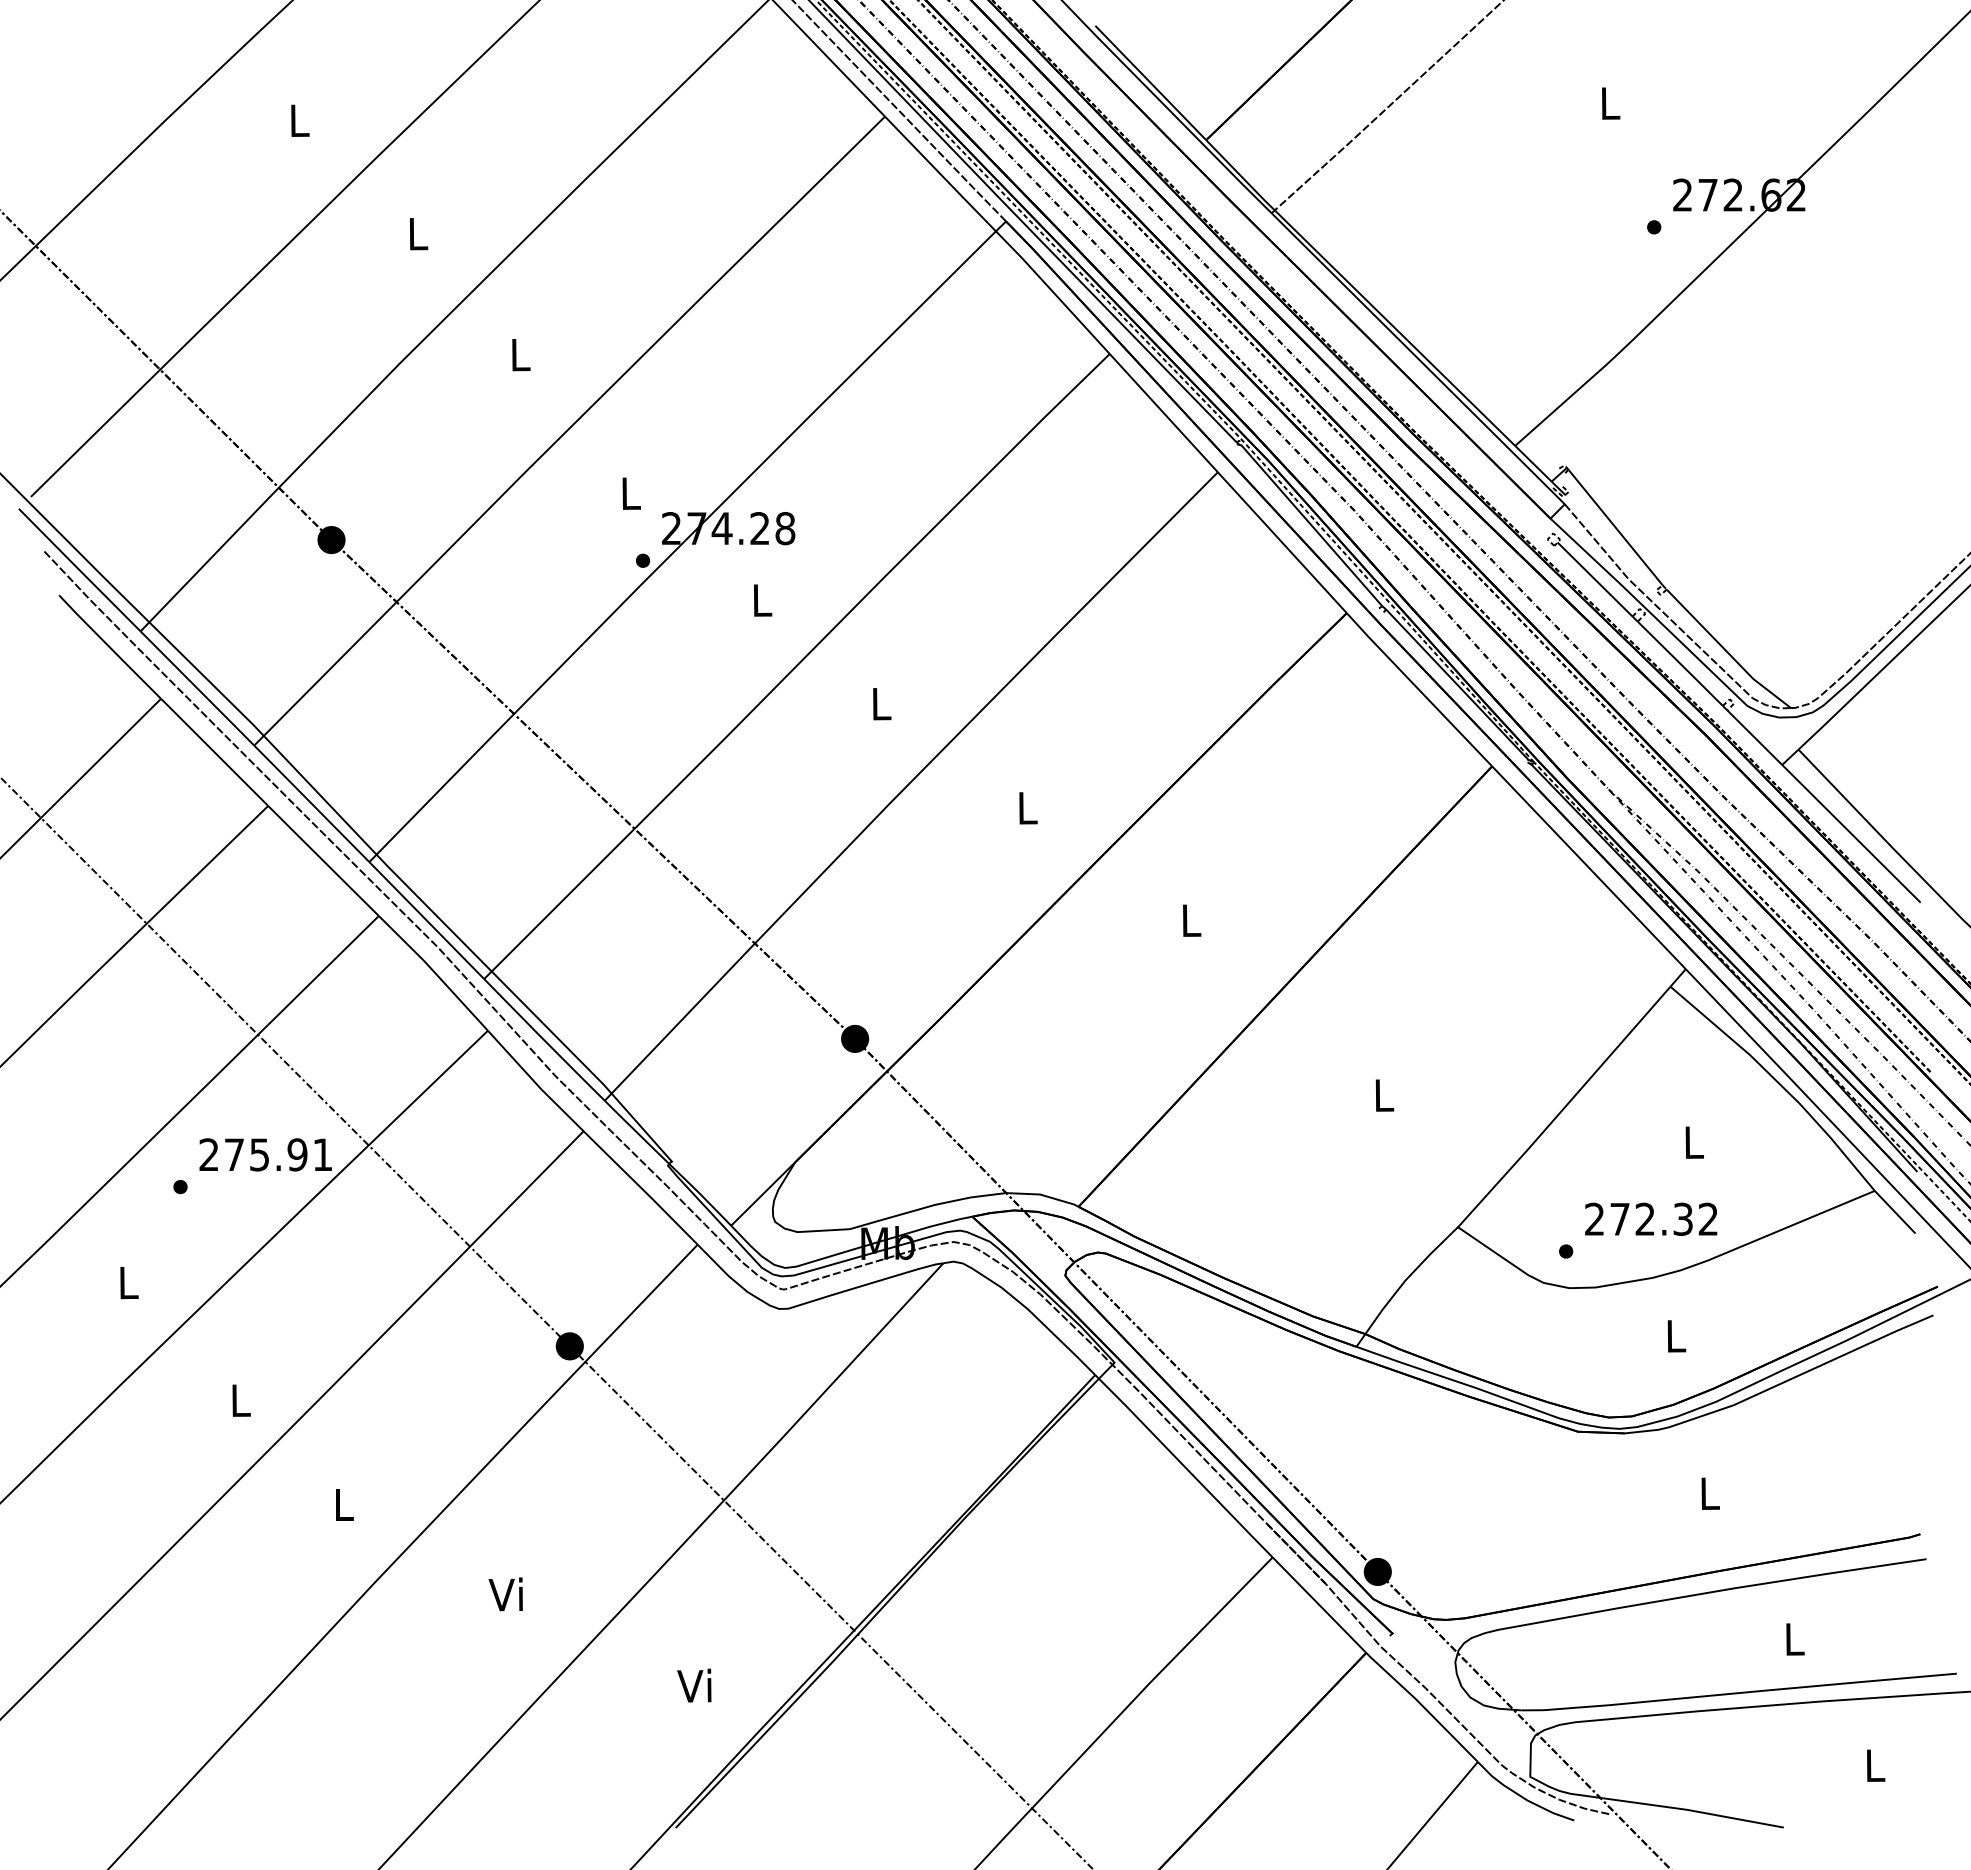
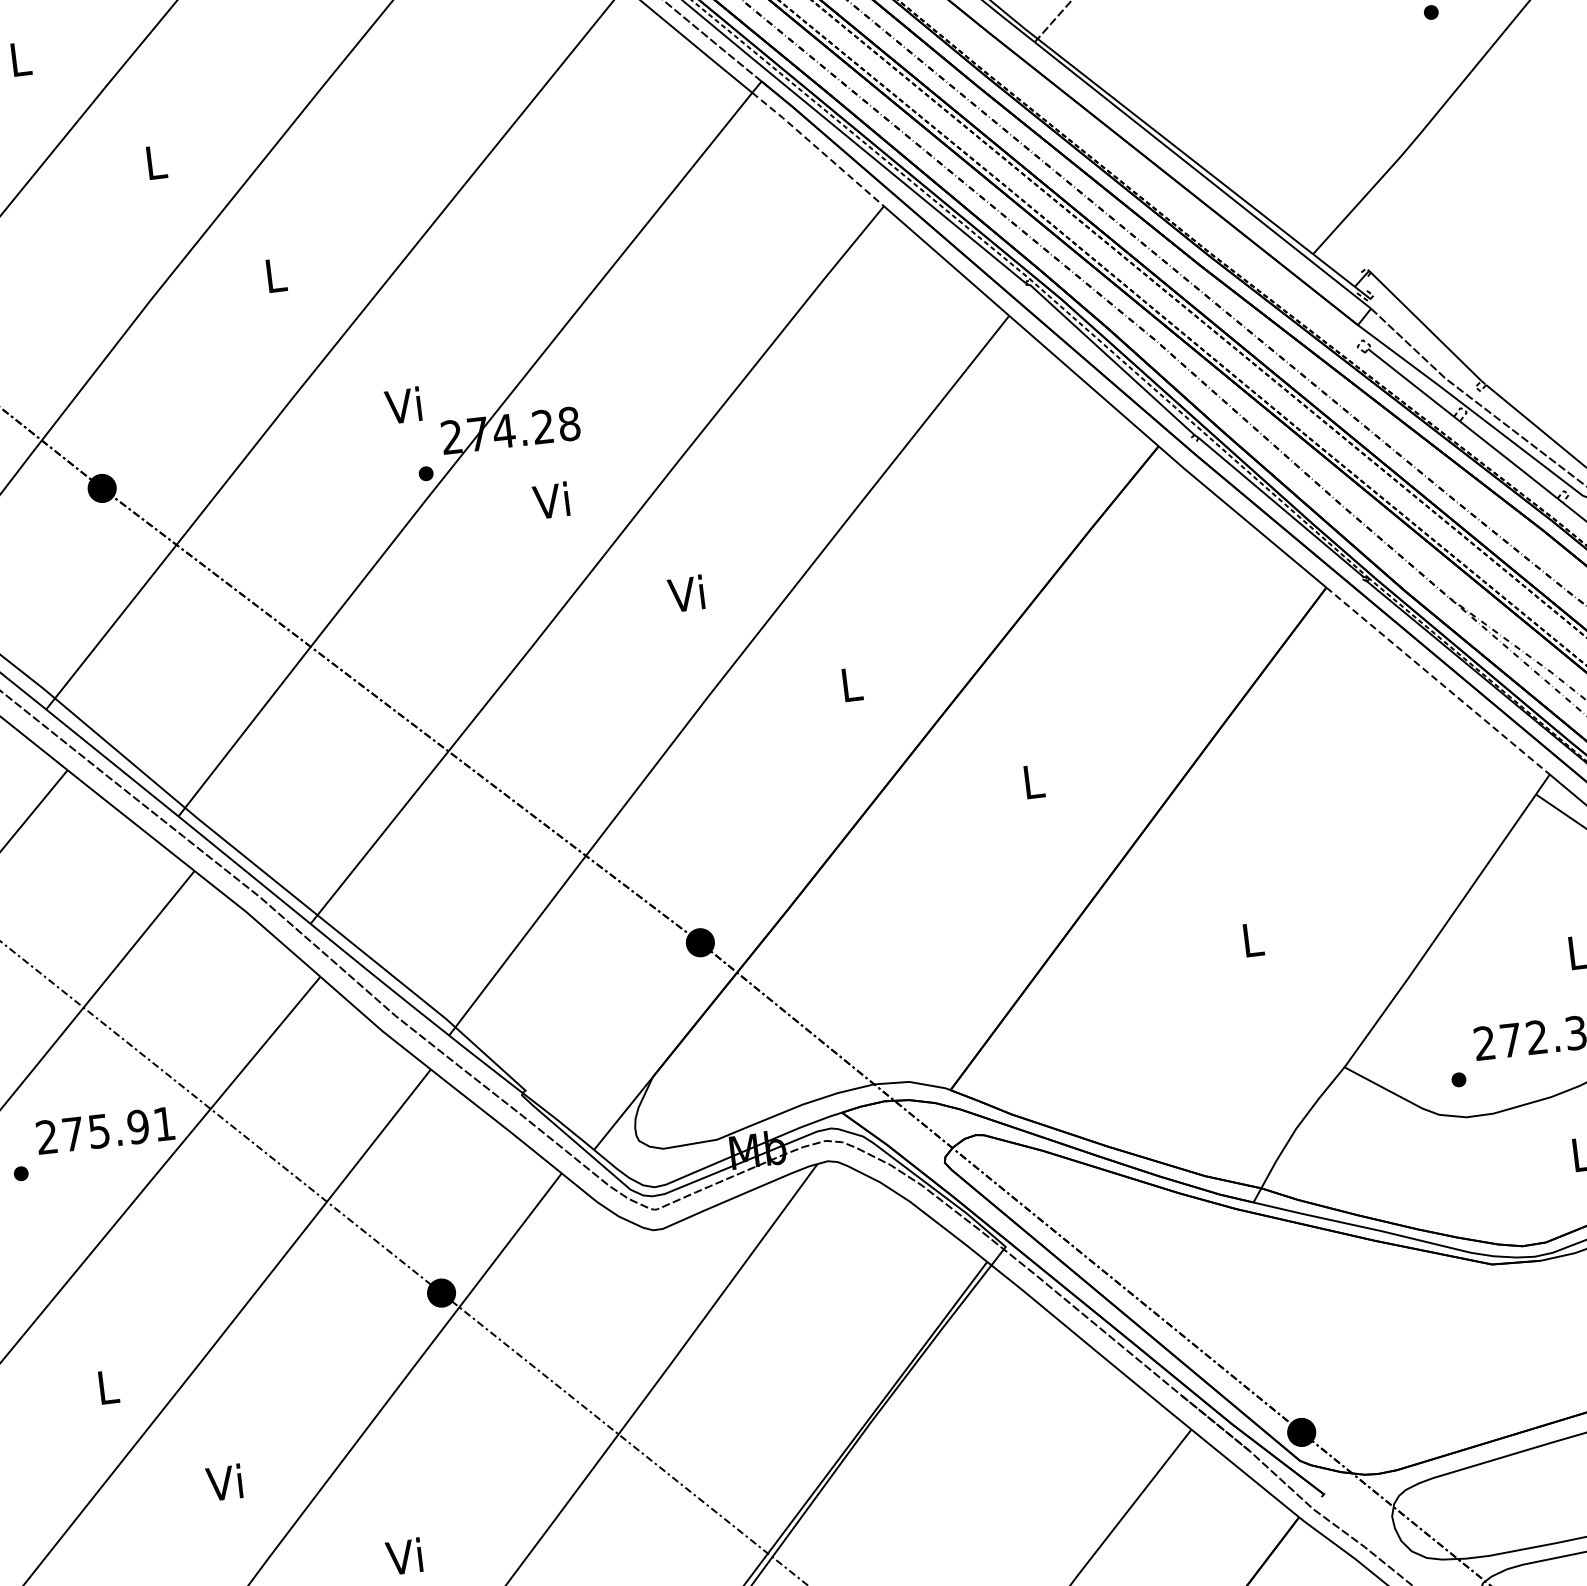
line: (1052, 291) -> (817, 148), solid -> dashed
text: (628, 492) -> (403, 404), L -> Vi
text: (759, 599) -> (550, 500), L -> Vi
text: (878, 703) -> (685, 593), L -> Vi
line: (1589, 868) -> (1438, 681), solid -> dashed
text: (341, 1503) -> (224, 1481), L -> Vi

